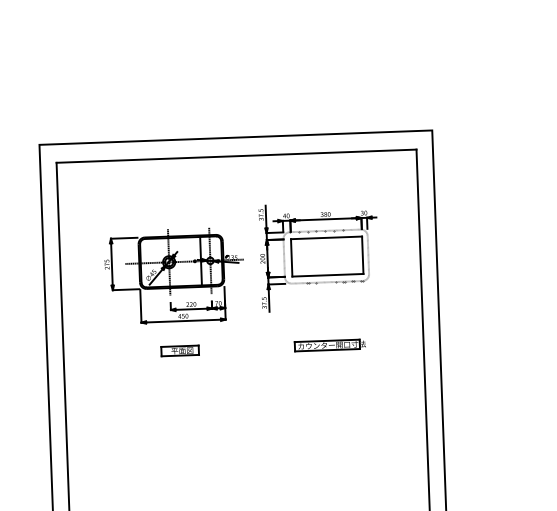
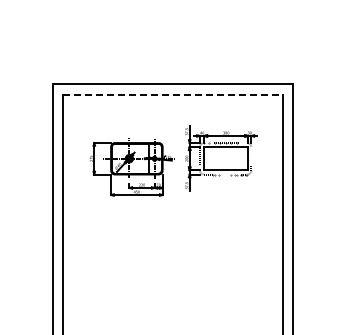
line: (237, 156) -> (173, 95), solid -> dashed
part: (329, 344) -> (225, 212), removed
part: (180, 349) -> (134, 212), removed

